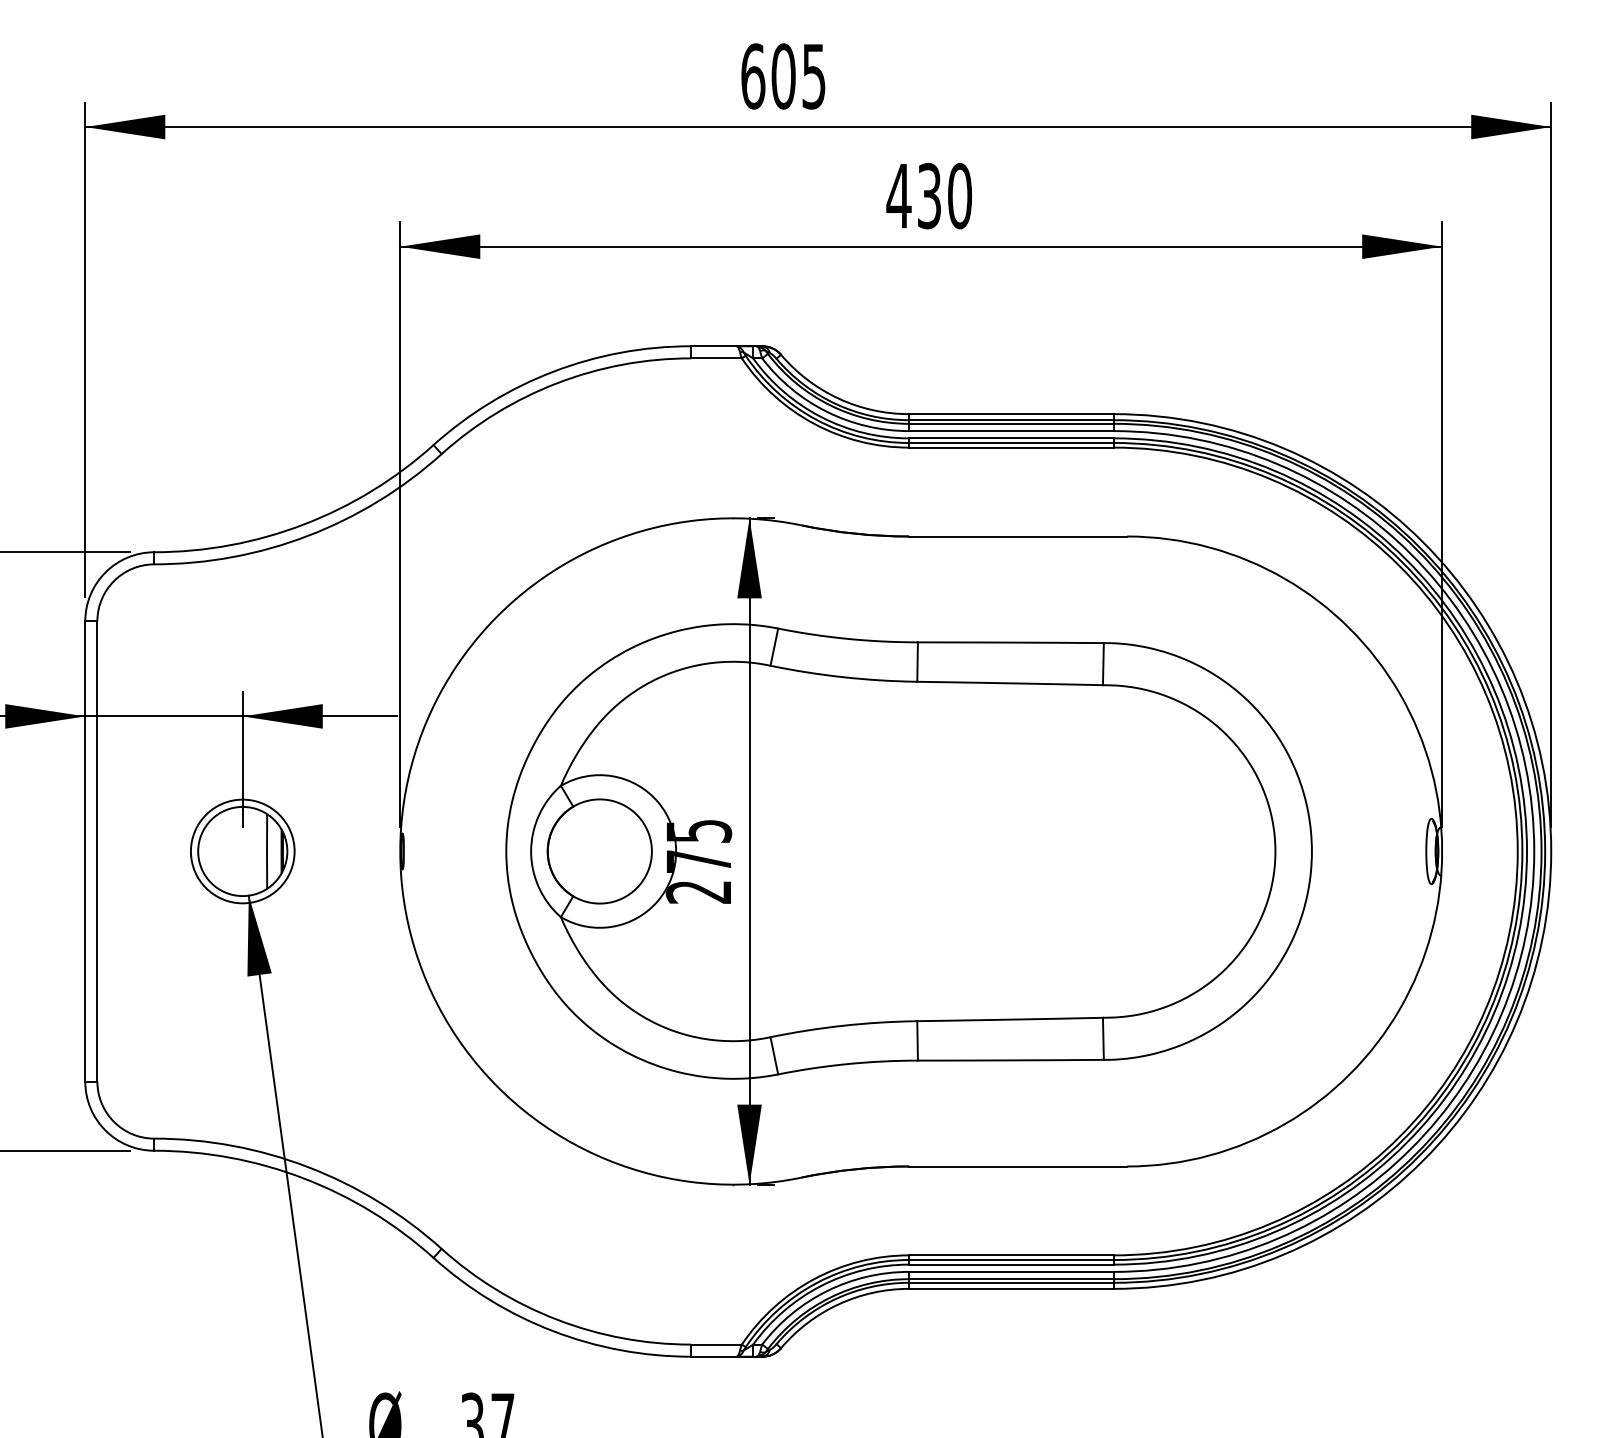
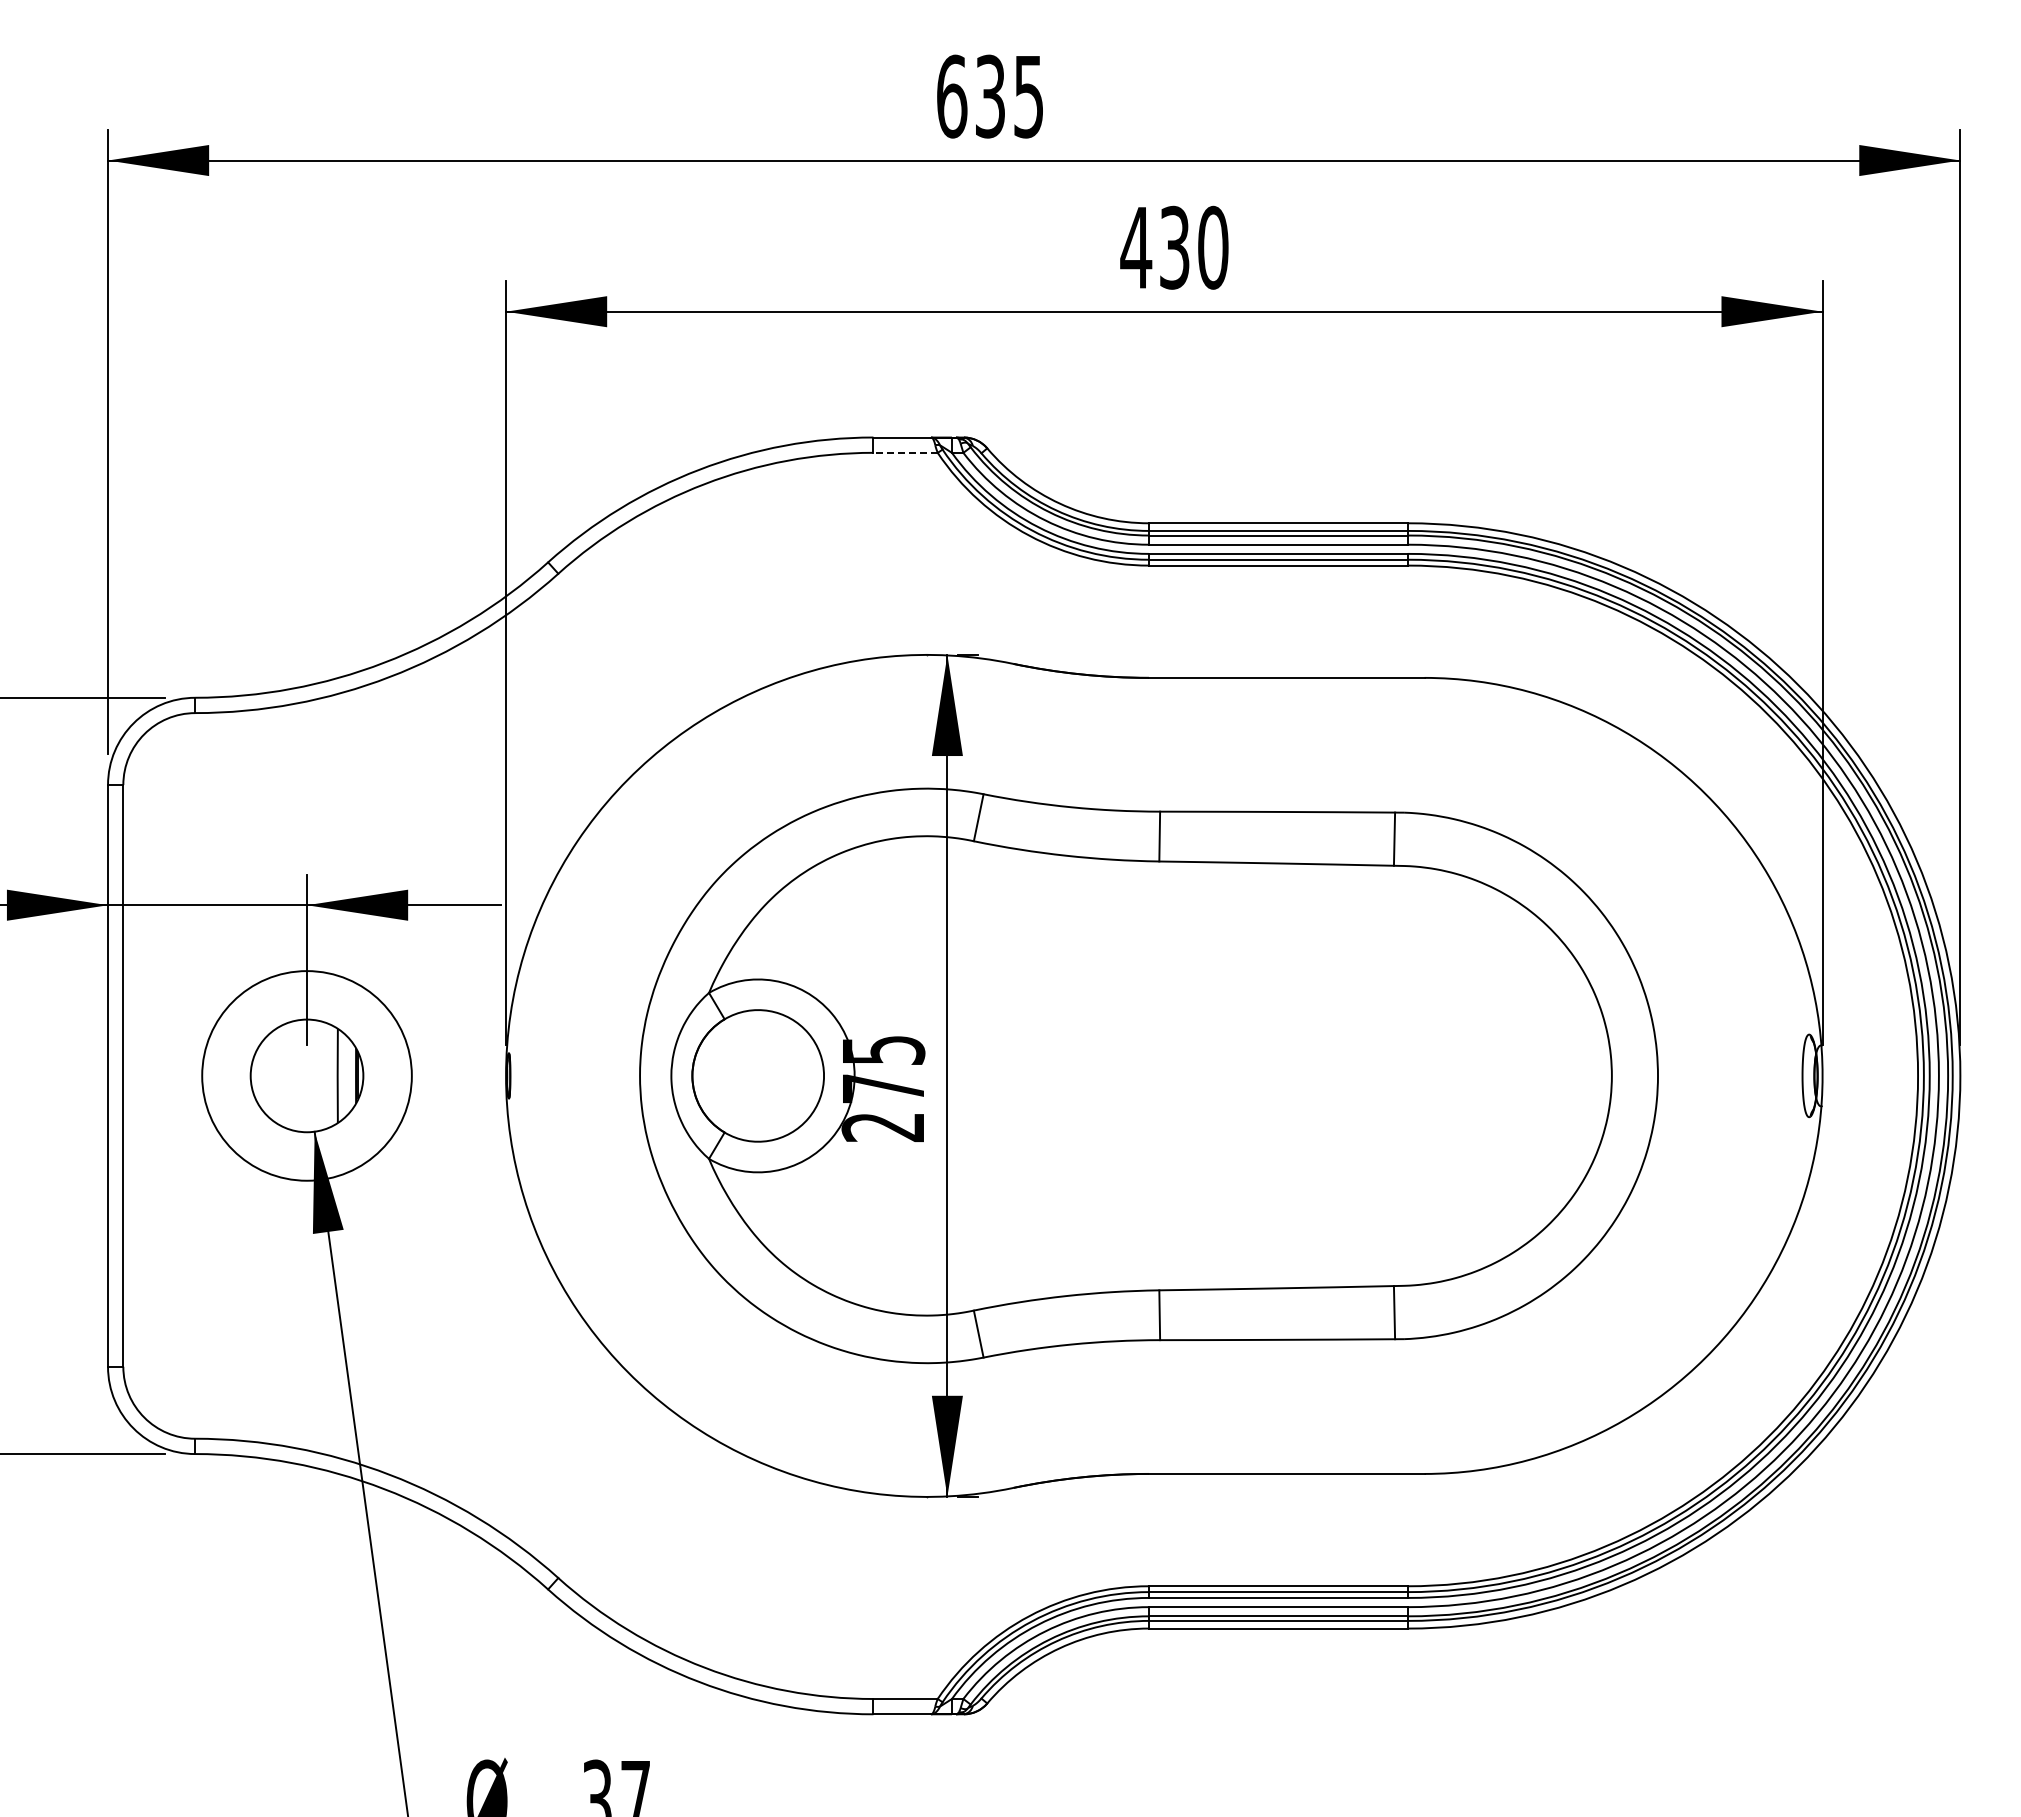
text: (783, 76) -> (990, 96), 605 -> 635
line: (716, 358) -> (905, 452), solid -> dashed
circle: (242, 851) -> (306, 1075), size x1.6

